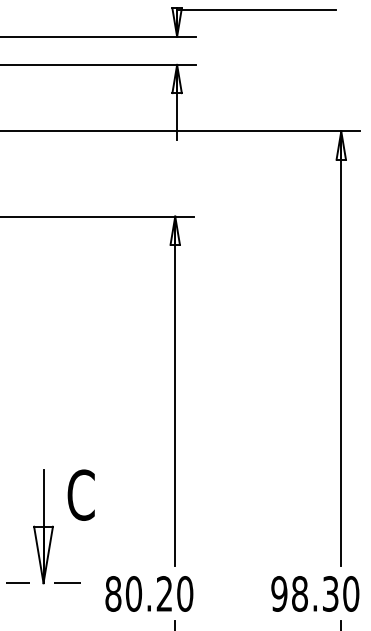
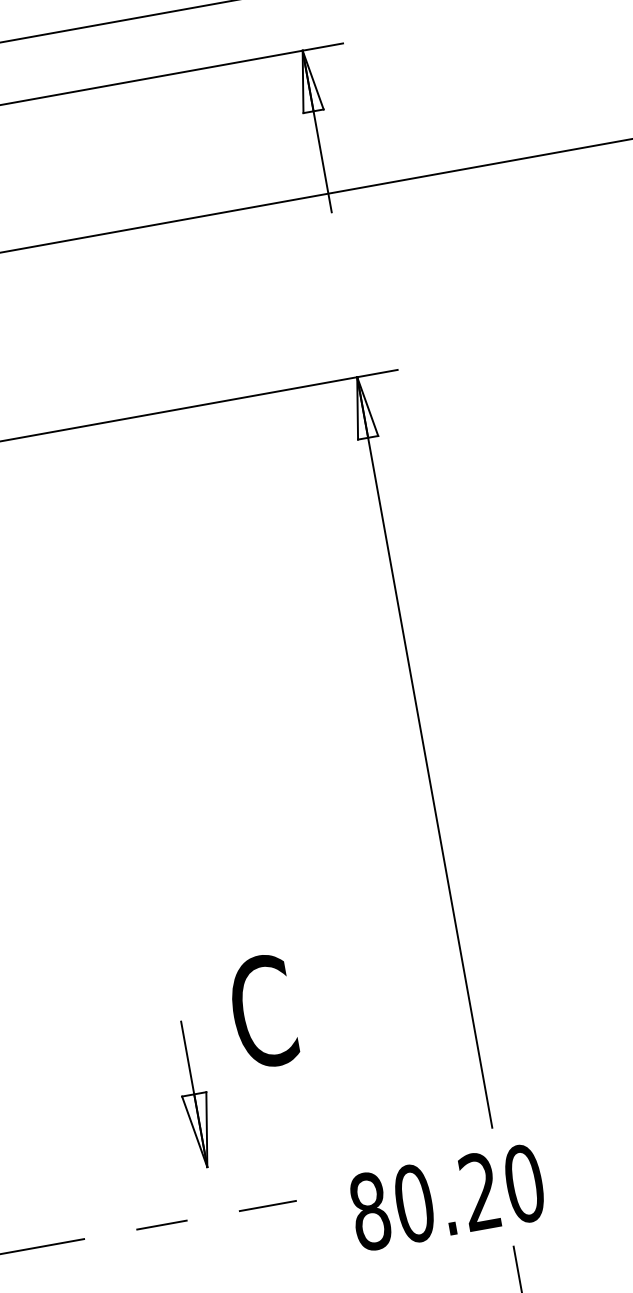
part: (43, 526) -> (194, 1093), size x0.6

